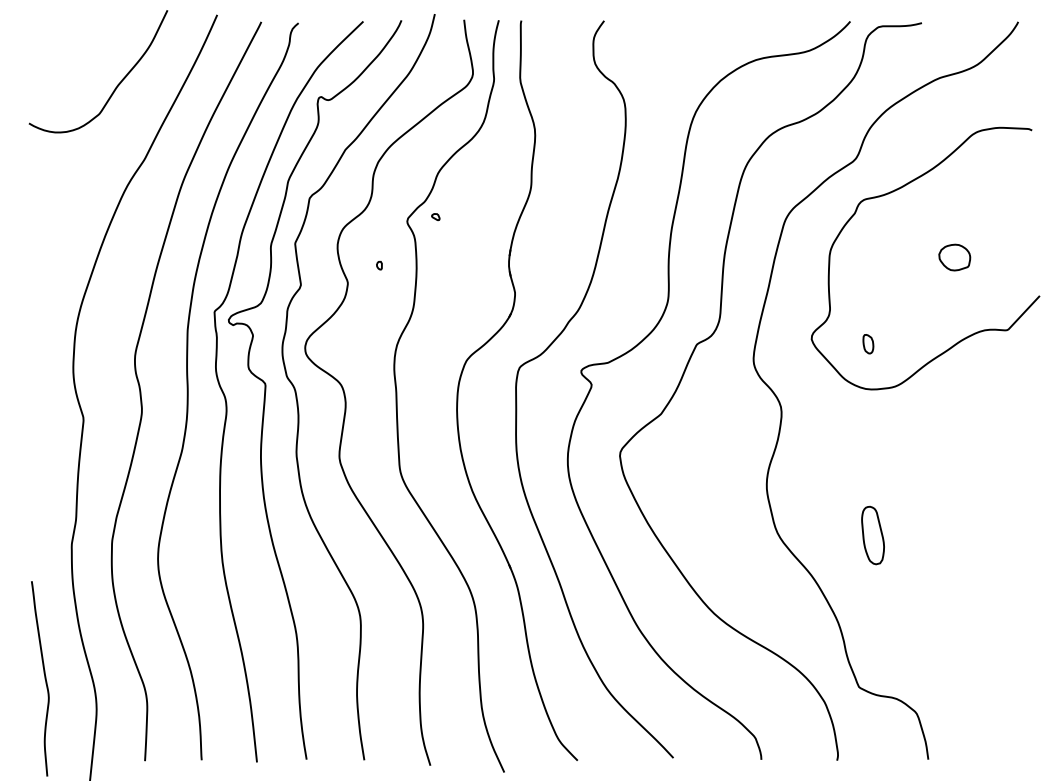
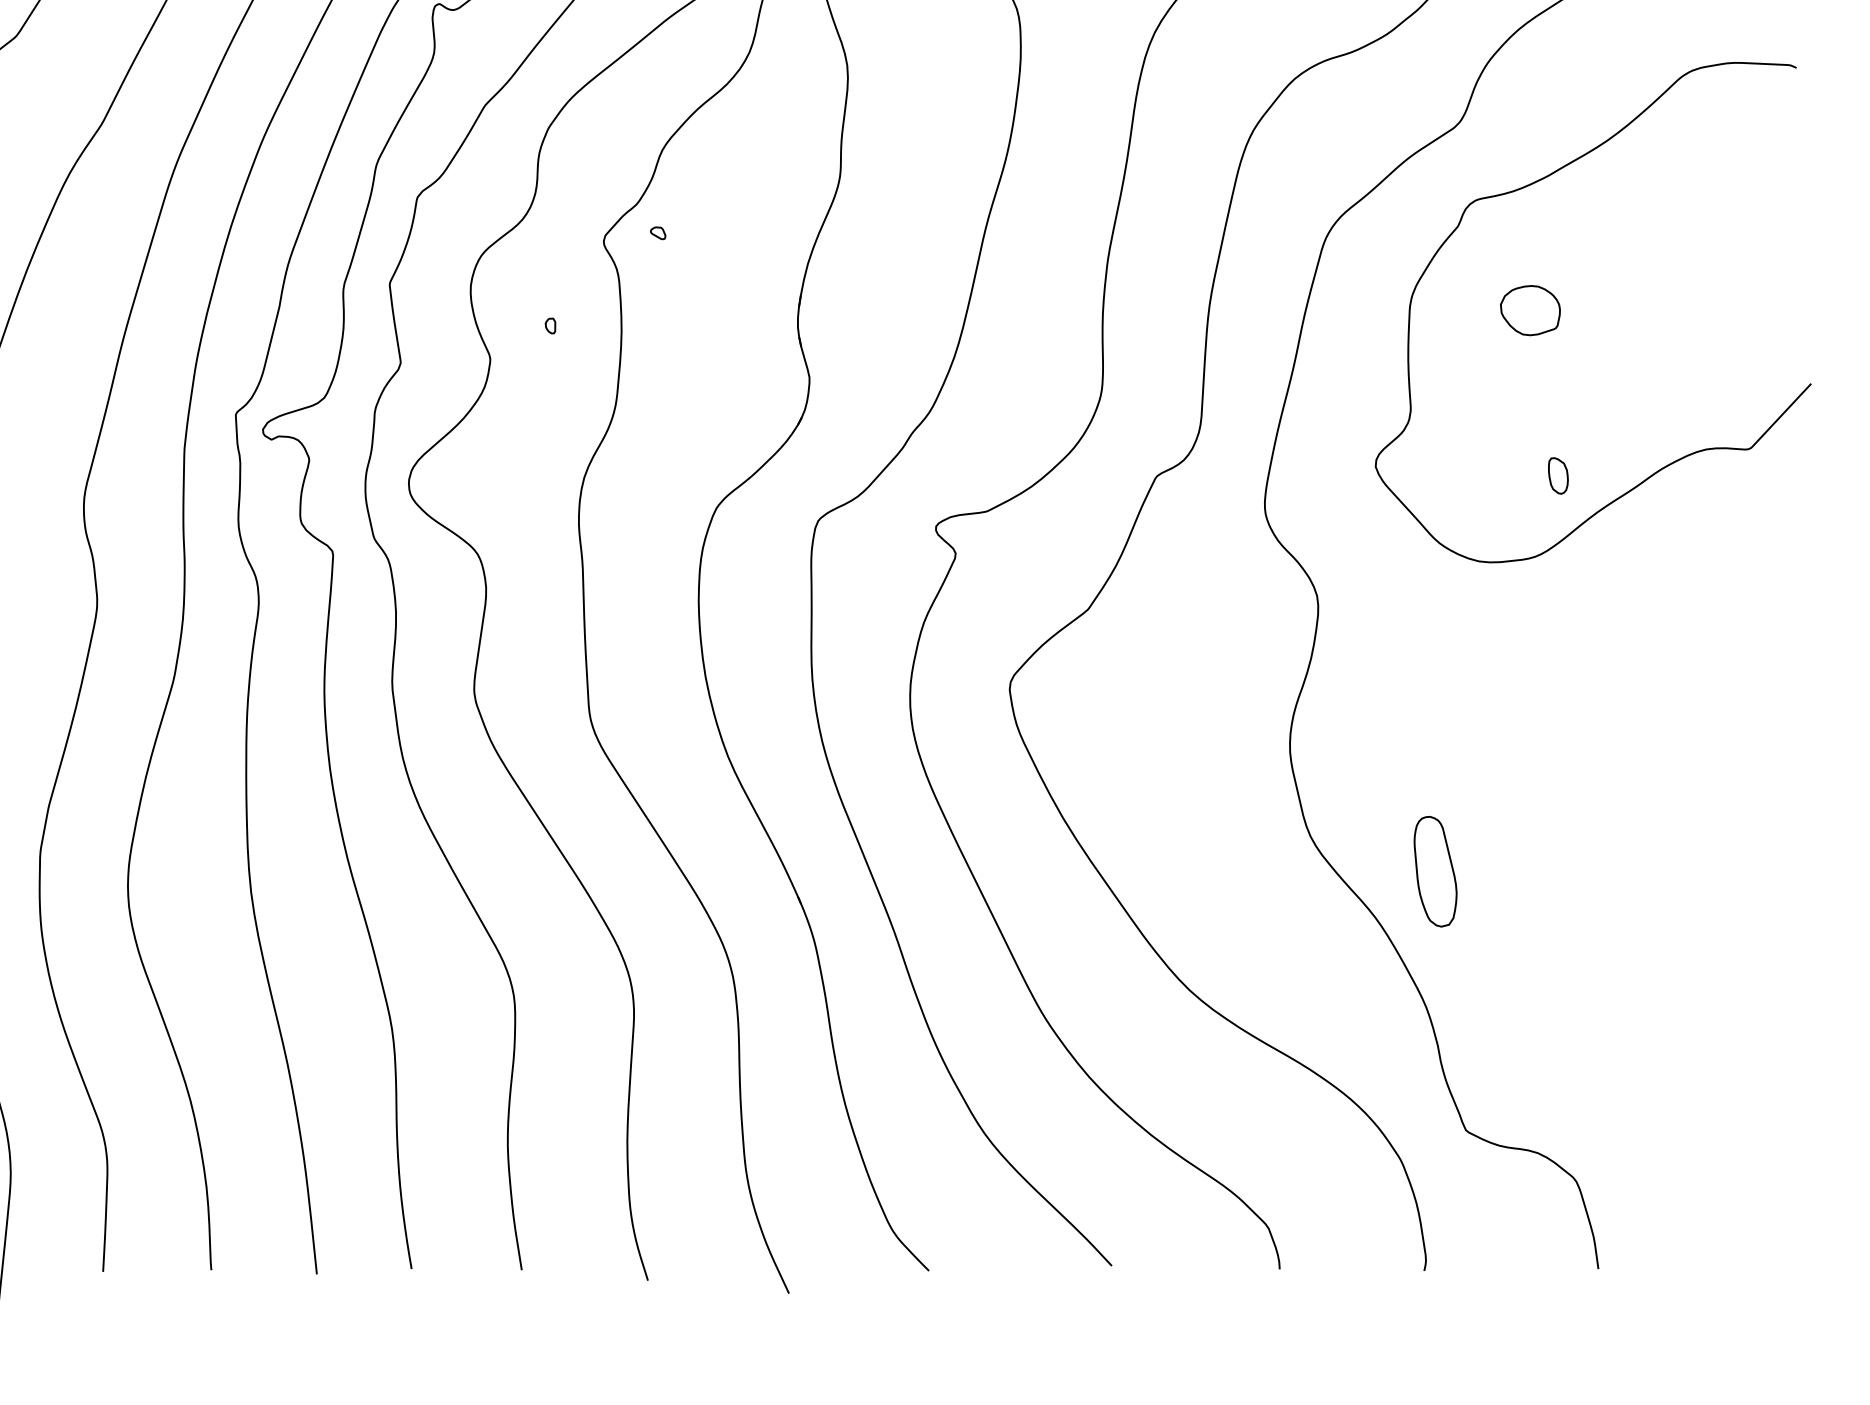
part: (954, 257) -> (1529, 310), moved
part: (868, 344) -> (1558, 476), moved
part: (872, 535) -> (1434, 871), moved

